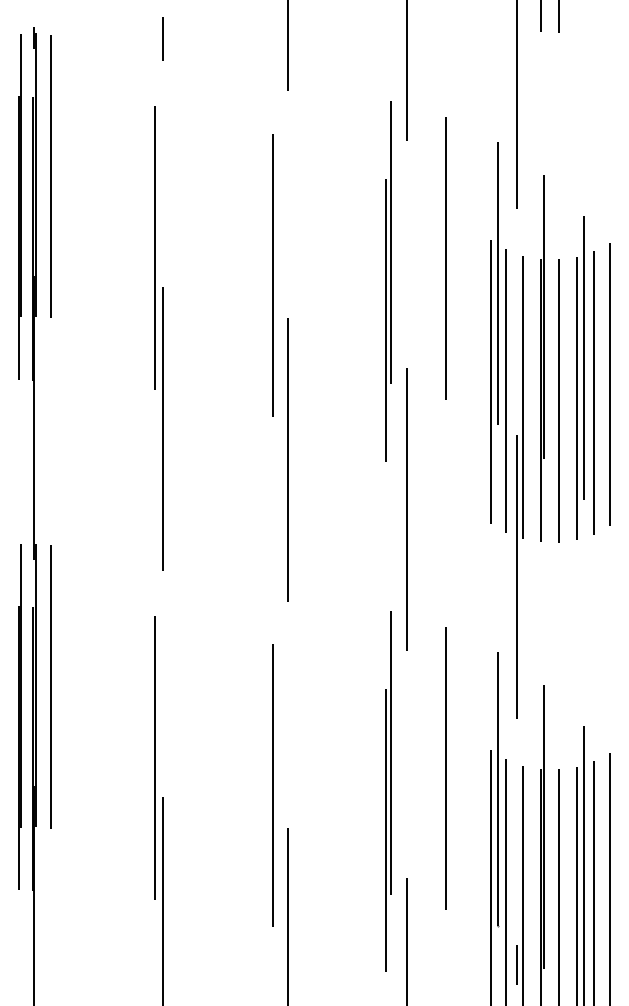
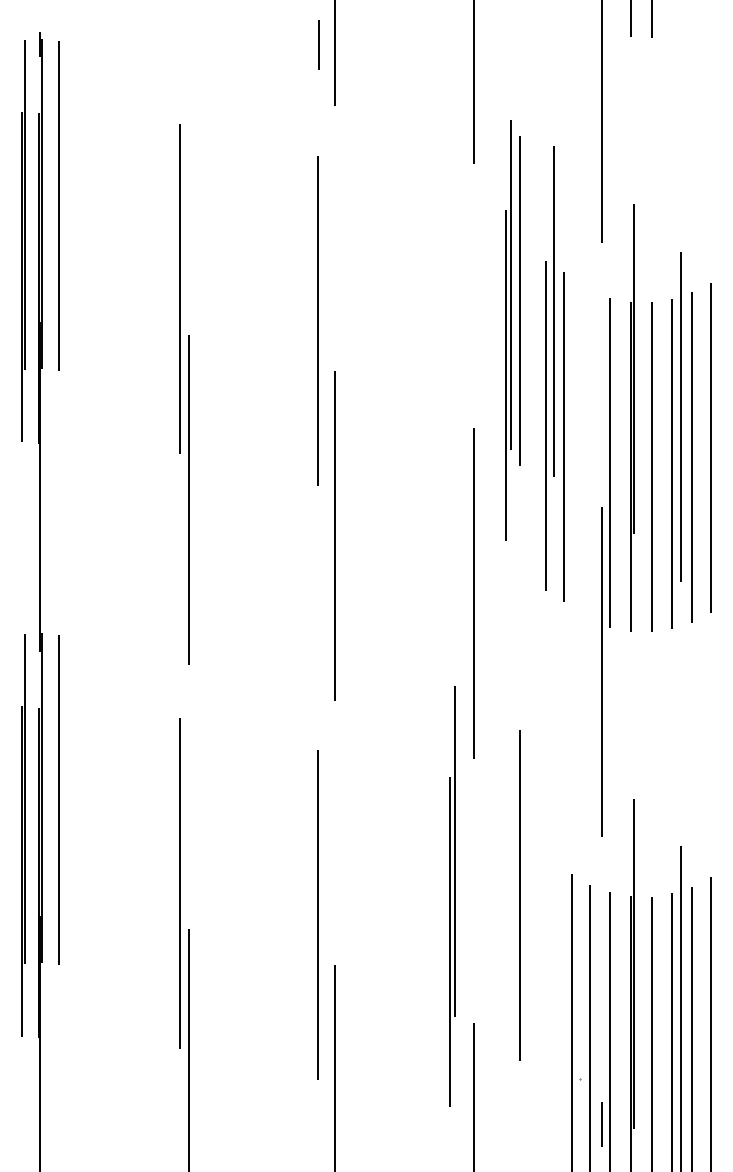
line: (162, 38) -> (318, 44), moved
part: (388, 281) -> (508, 330), moved
part: (498, 337) -> (555, 374), moved
line: (497, 788) -> (579, 918), removed
part: (388, 791) -> (452, 896), moved

